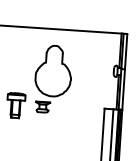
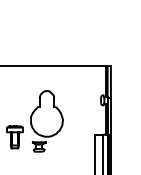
part: (52, 79) -> (46, 121), moved

